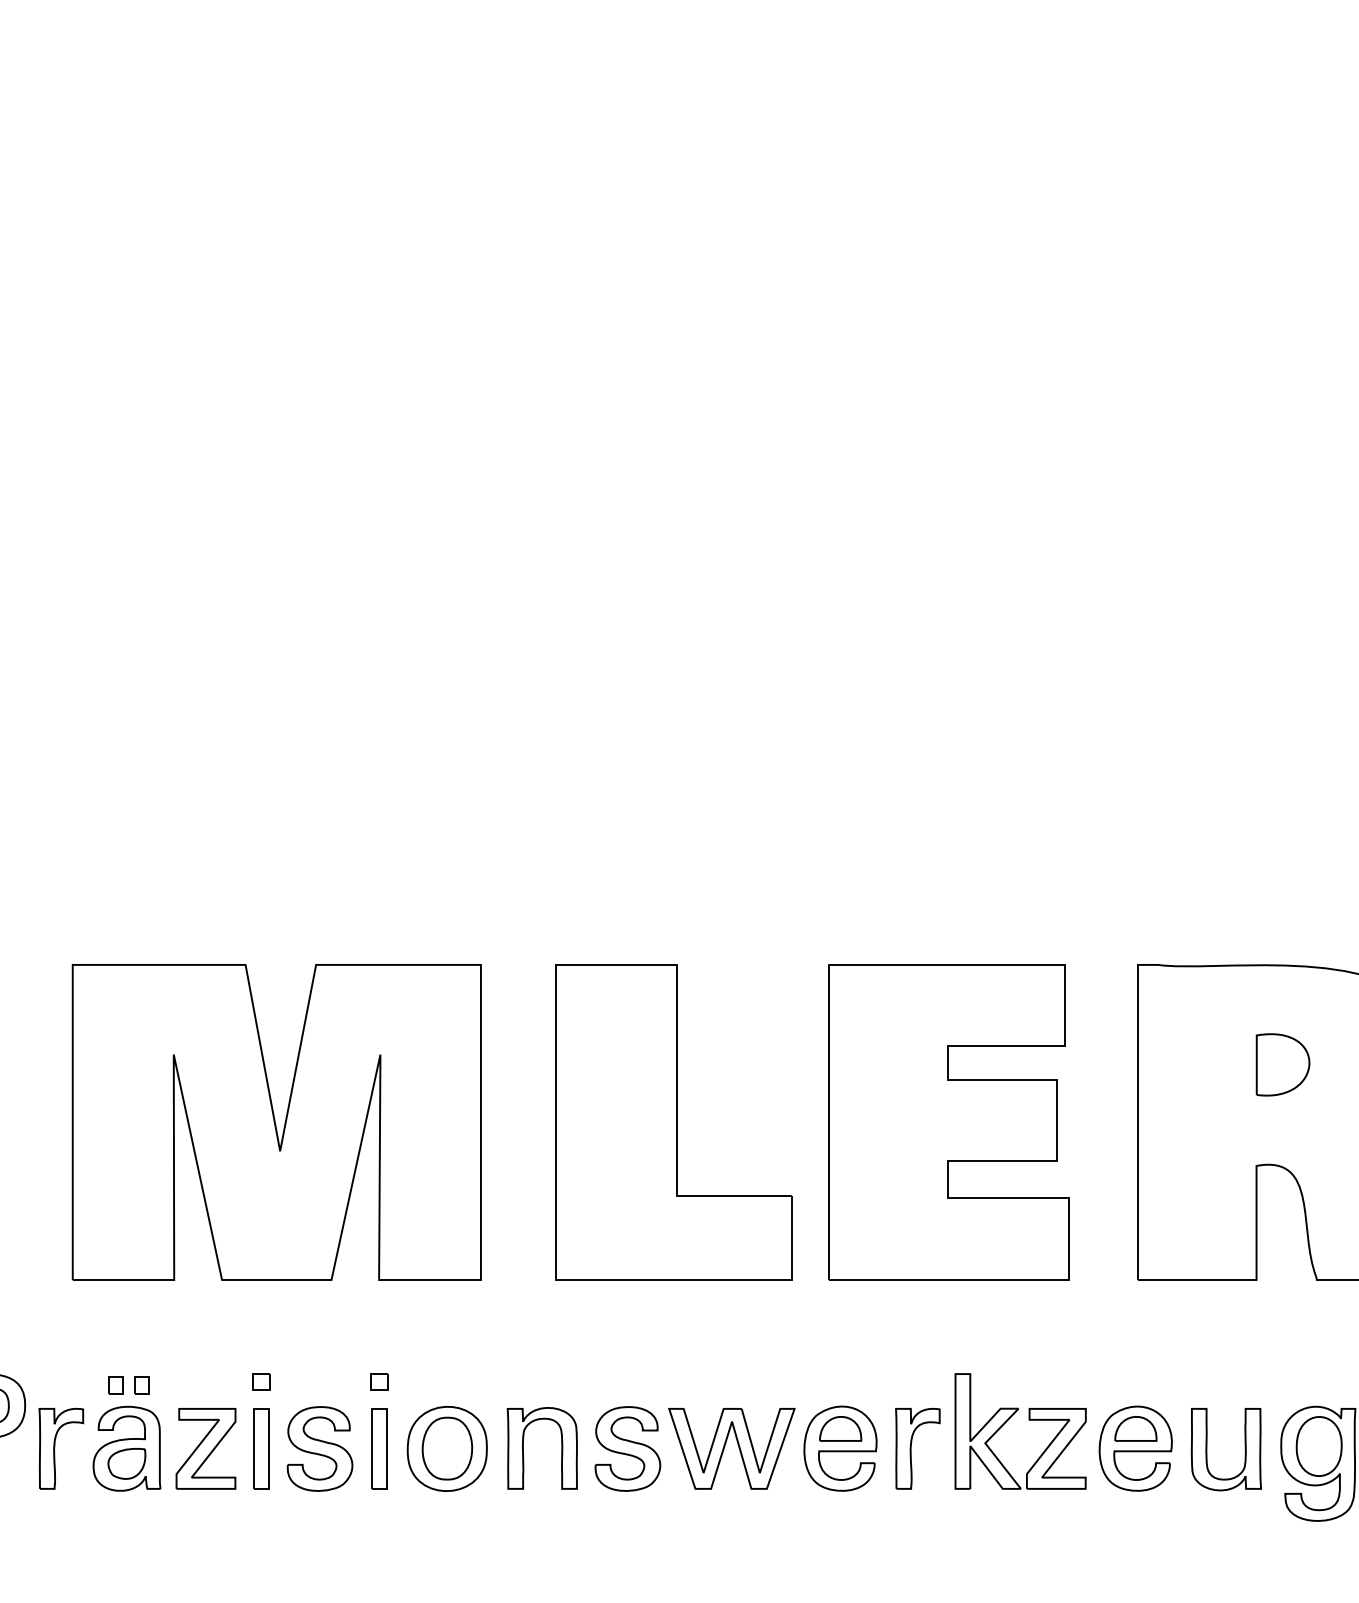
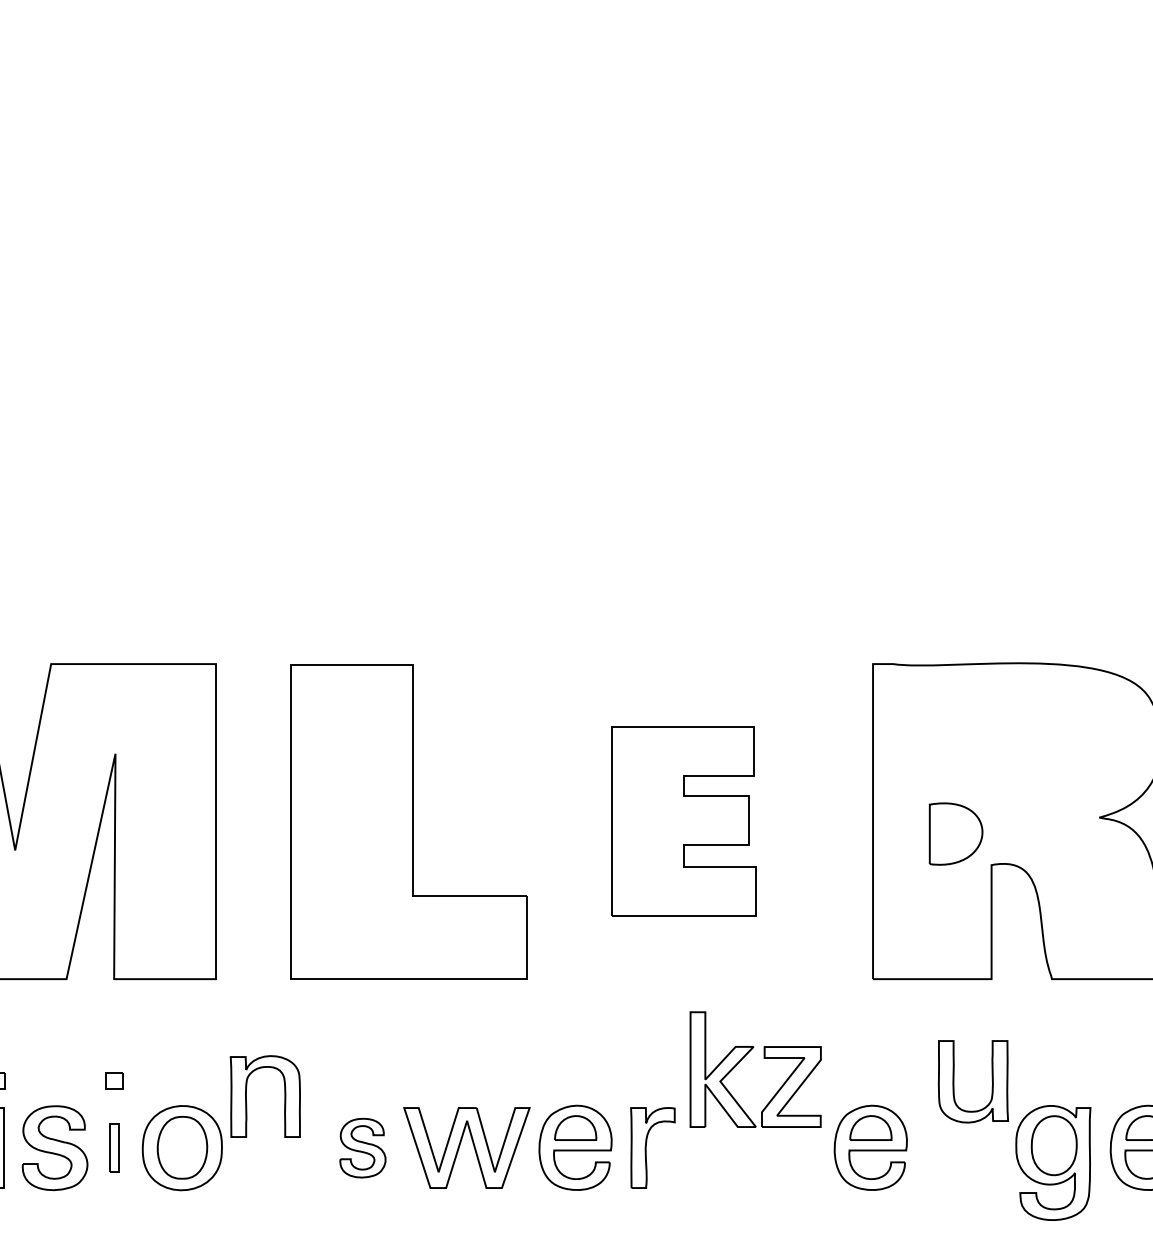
part: (1282, 1064) -> (955, 833), moved
part: (948, 1122) -> (683, 821), size x0.6
part: (1028, 1420) -> (763, 1058), moved
part: (379, 1448) -> (114, 1147), size x0.6
part: (523, 1448) -> (246, 1096), moved
part: (627, 1448) -> (362, 1147), size x0.7
part: (1244, 1449) -> (991, 1081), moved

